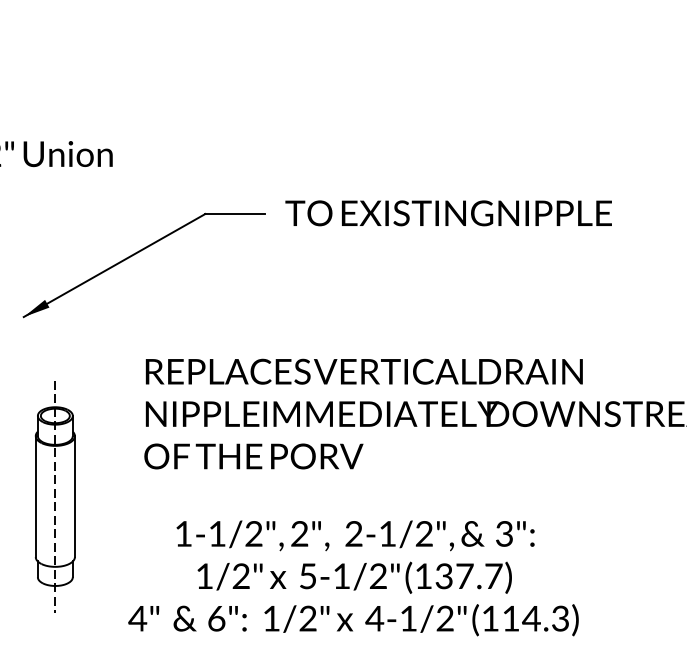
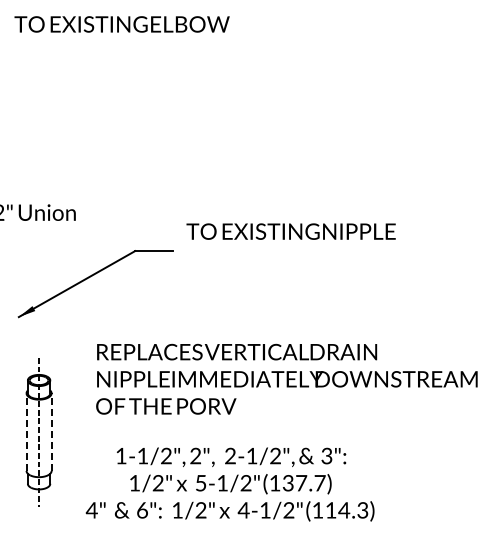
text: (447, 213) -> (290, 231), moved
line: (35, 497) -> (26, 432), solid -> dashed
line: (74, 497) -> (51, 432), solid -> dashed

